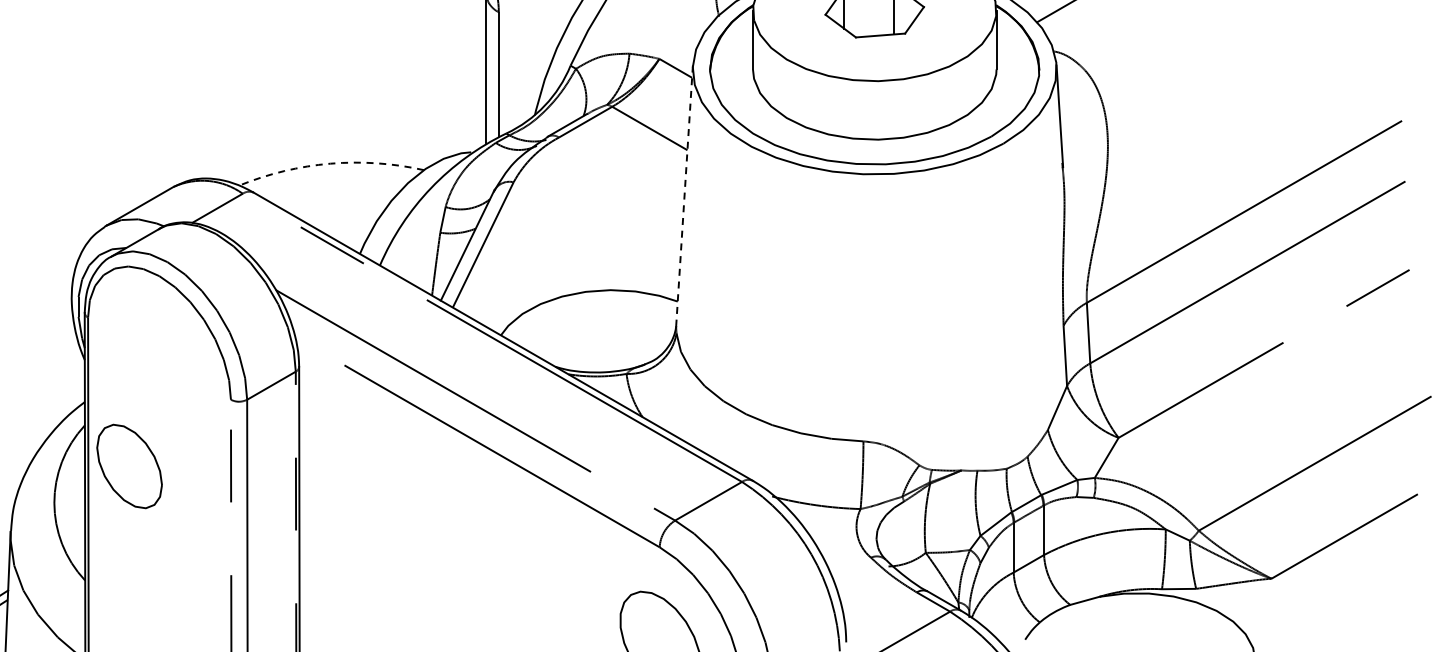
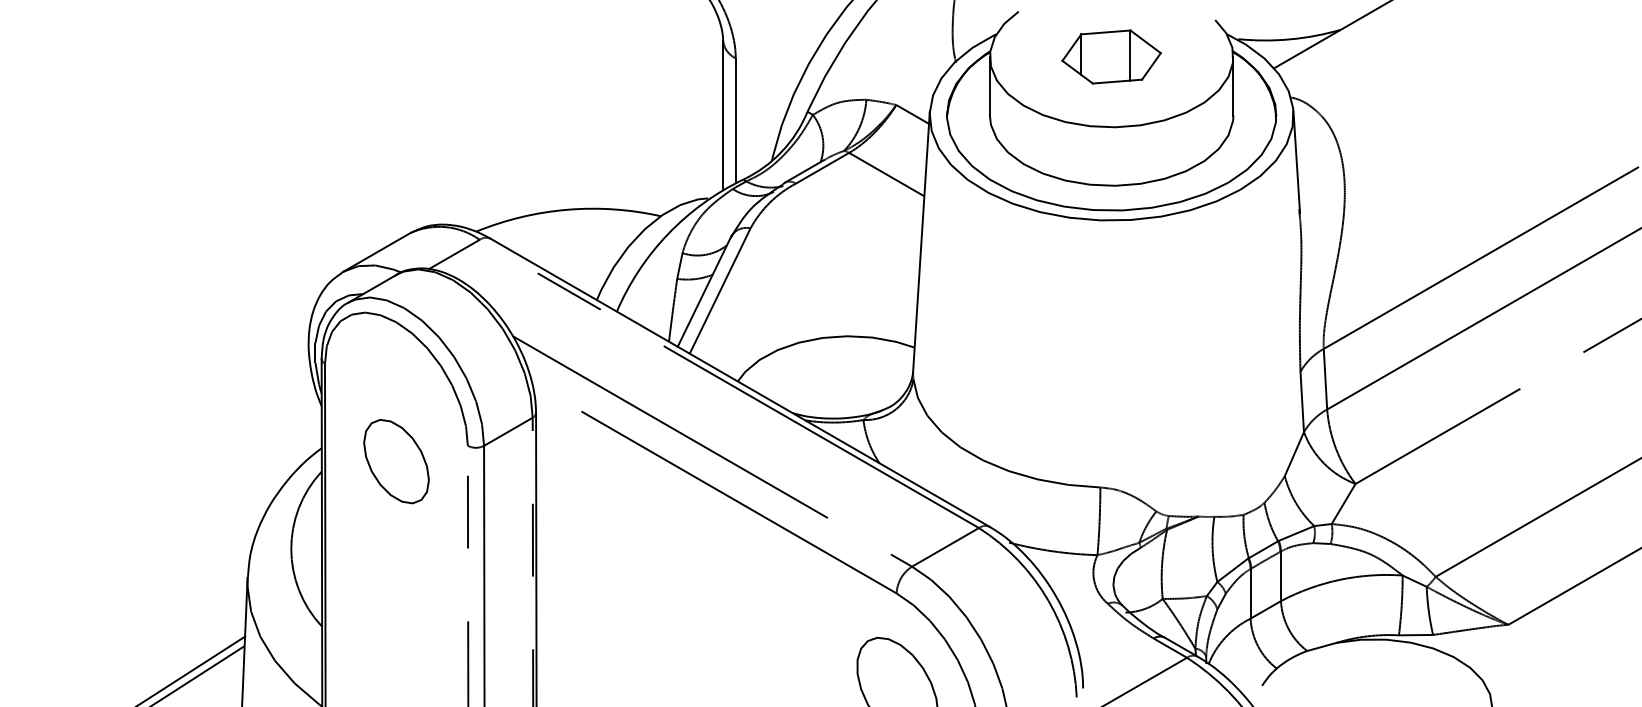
arc: (330, 163) -> (567, 209), dashed -> solid
line: (684, 196) -> (921, 242), dashed -> solid
part: (129, 466) -> (396, 461), moved

